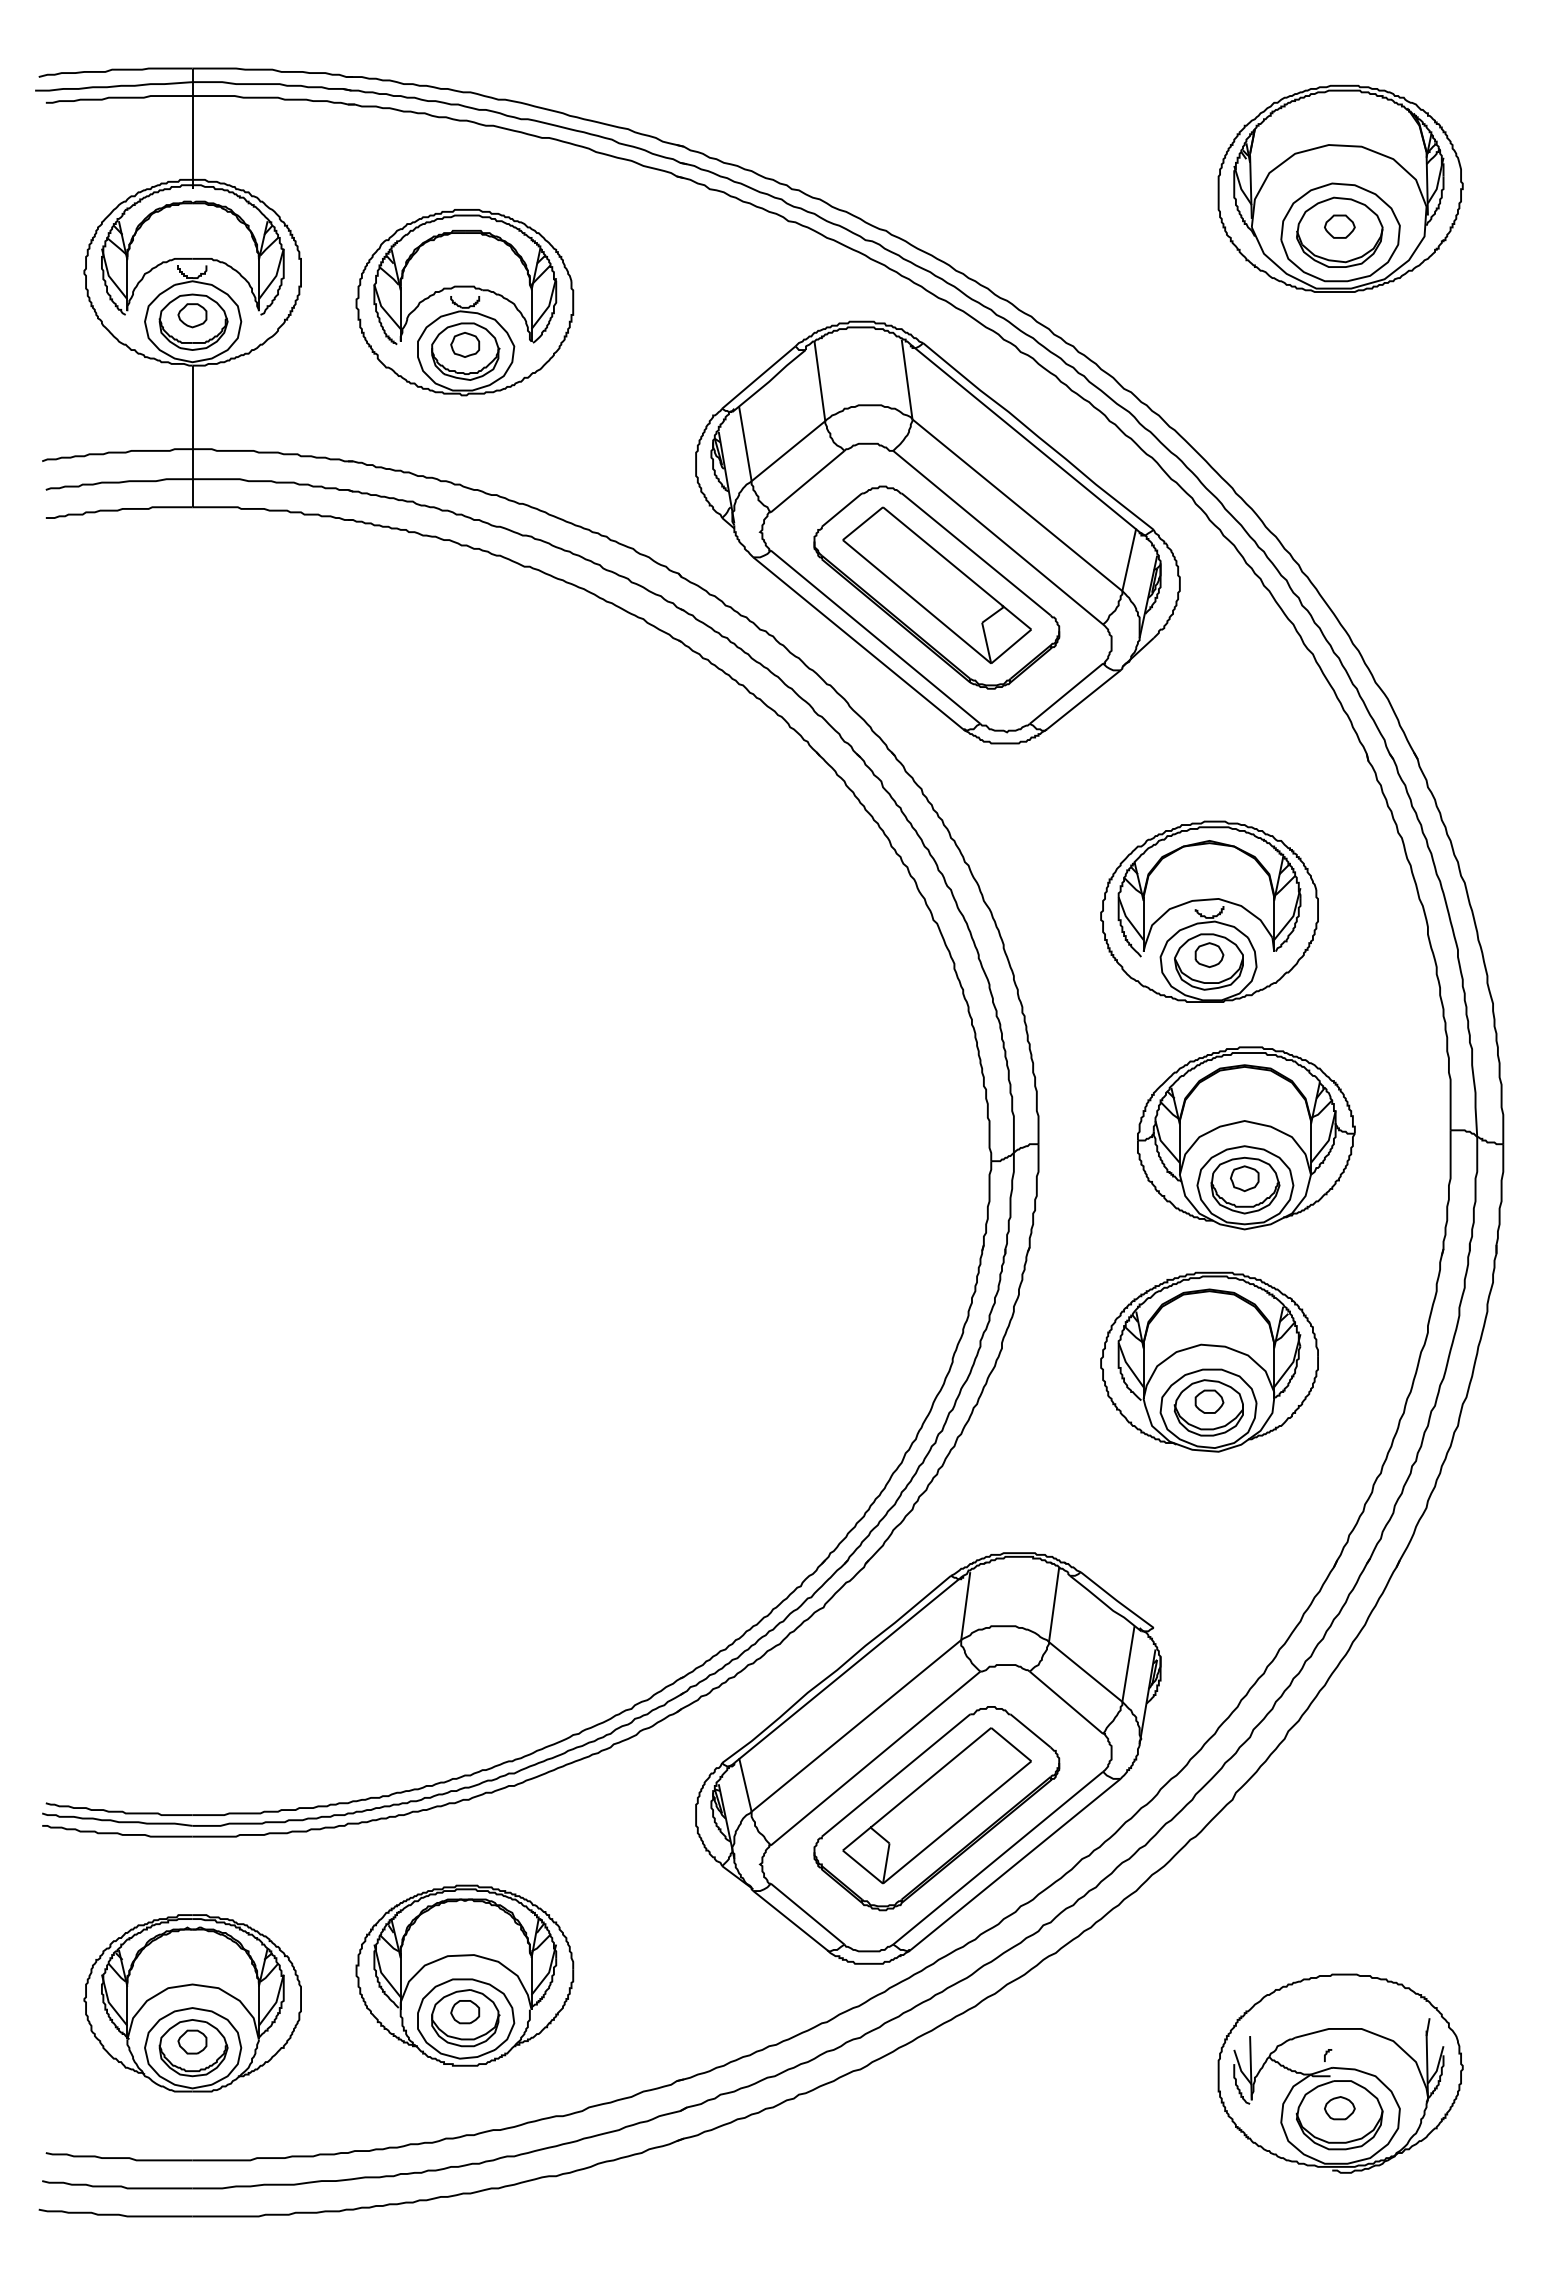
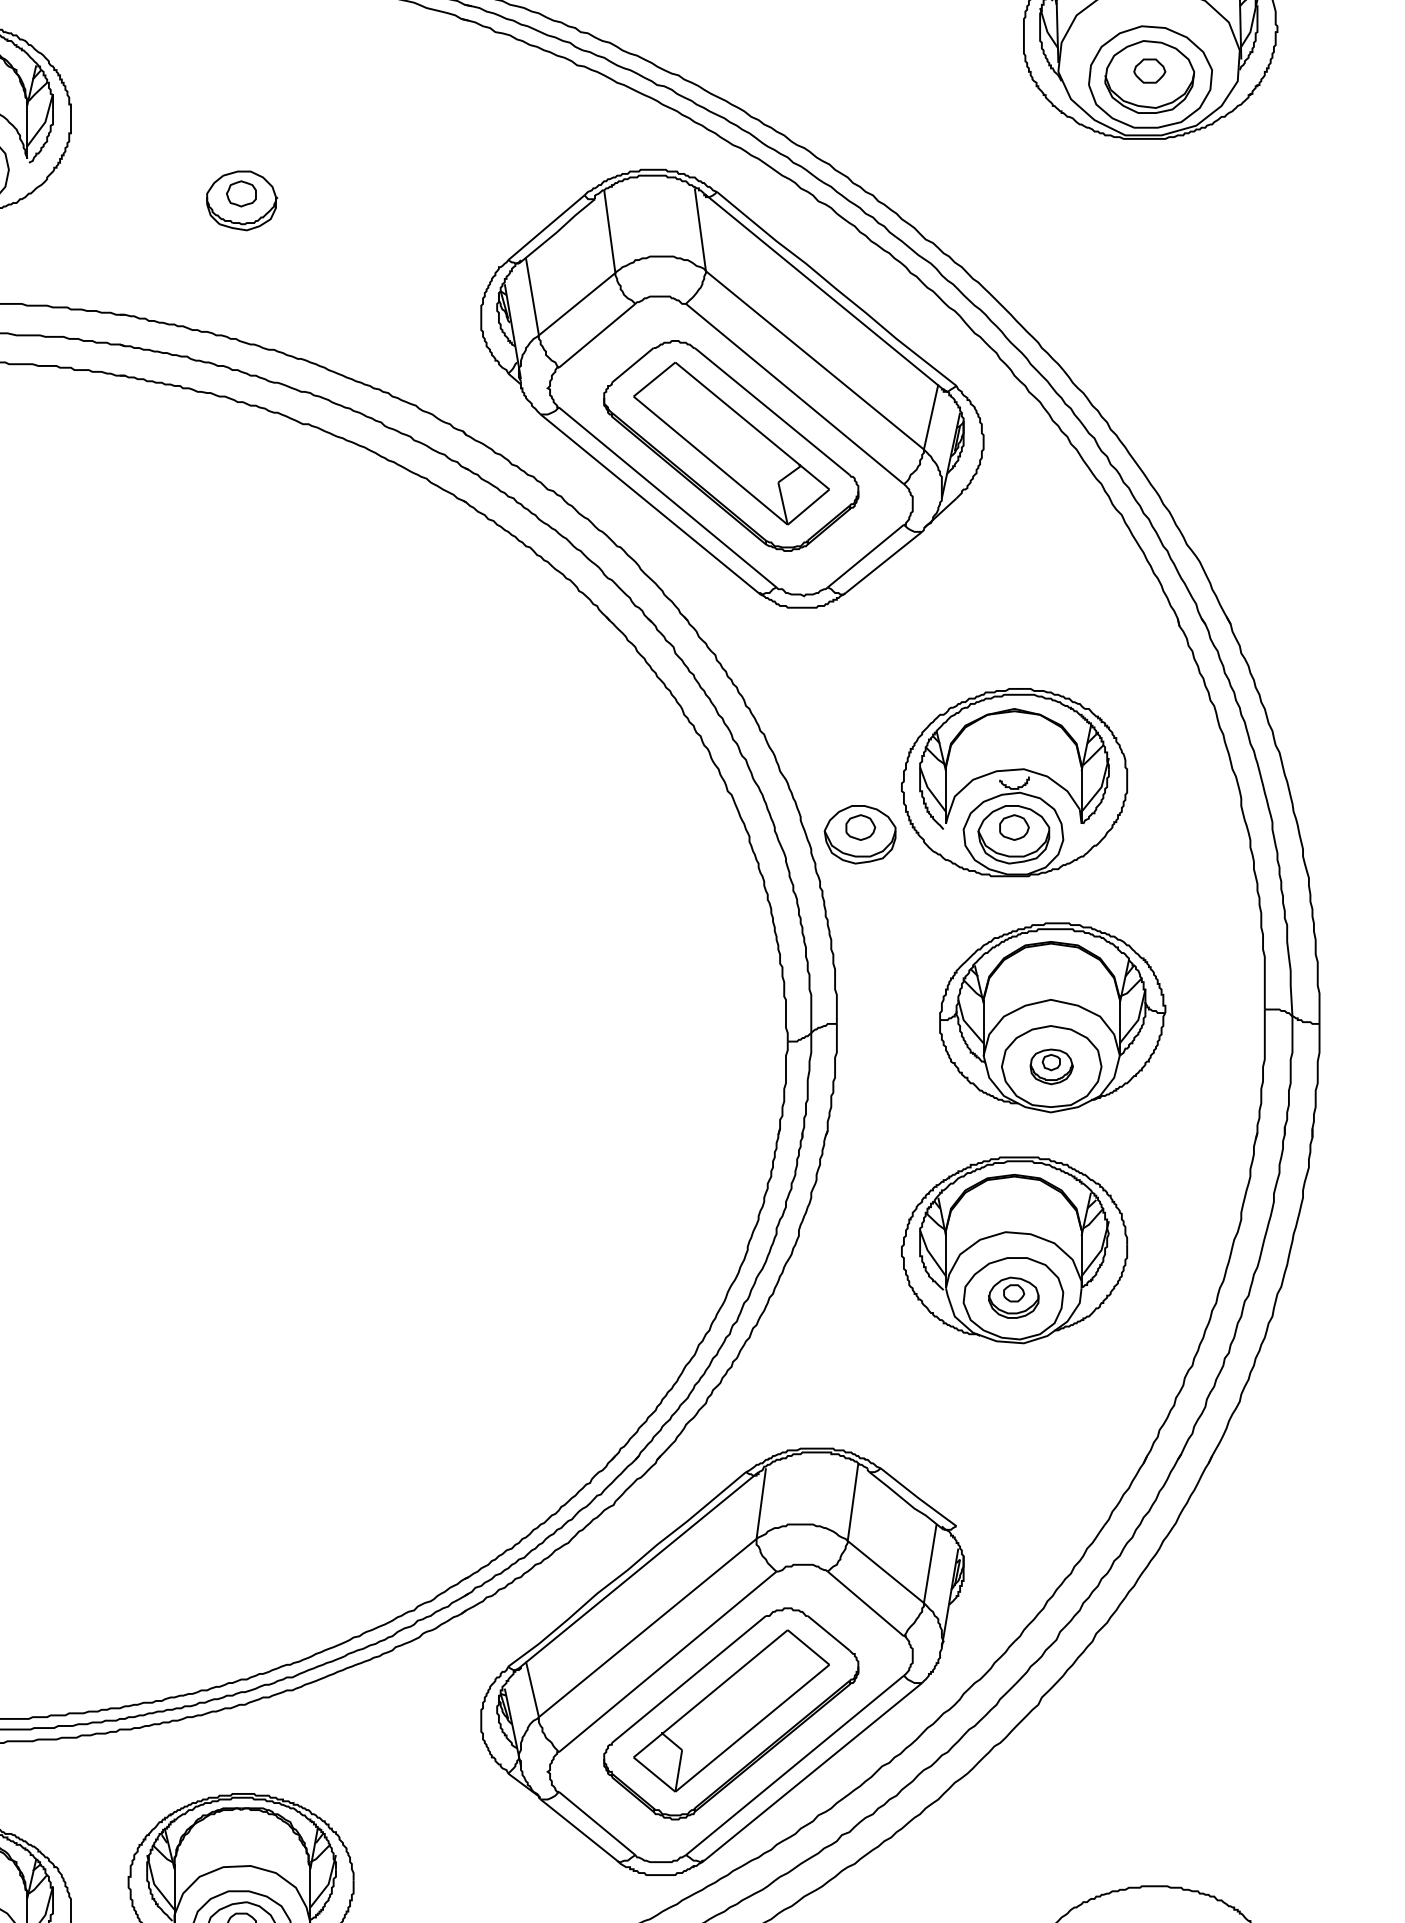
part: (464, 302) -> (240, 149), removed
part: (1060, 961) -> (859, 834), added
part: (1245, 1185) -> (1051, 1066), size x0.6
part: (1208, 1407) -> (1013, 1297), size x0.7

